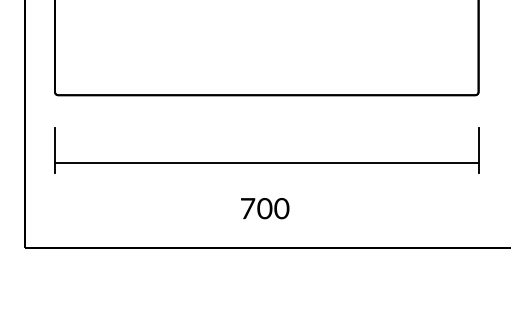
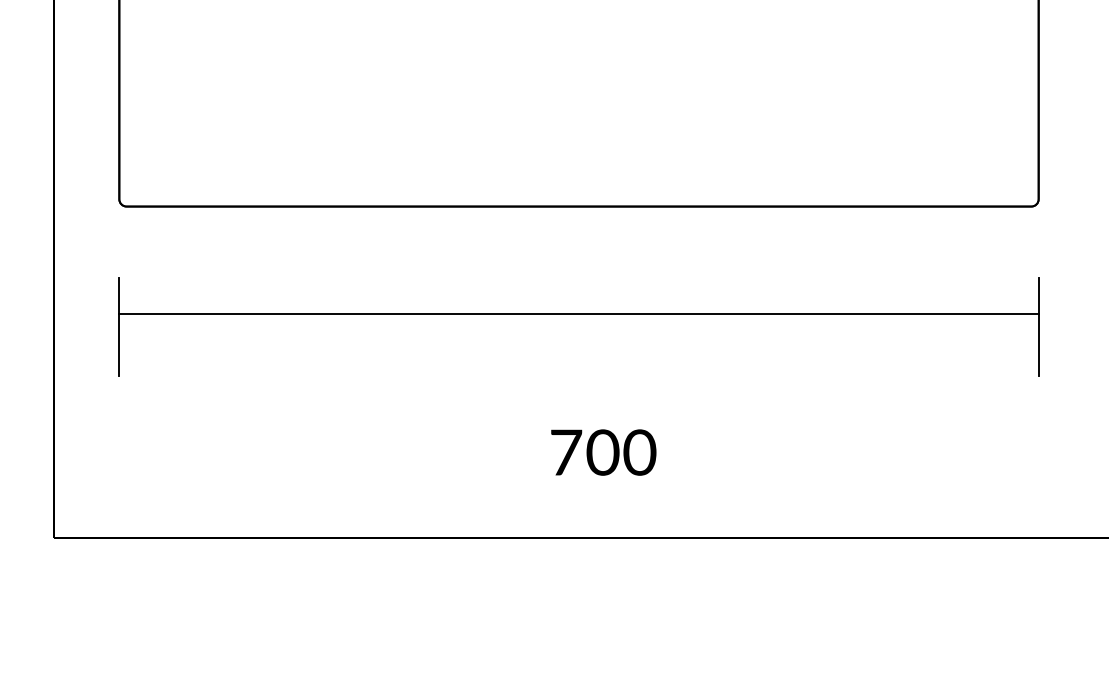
line: (266, 162) -> (578, 313), moved
text: (265, 208) -> (604, 452), moved

